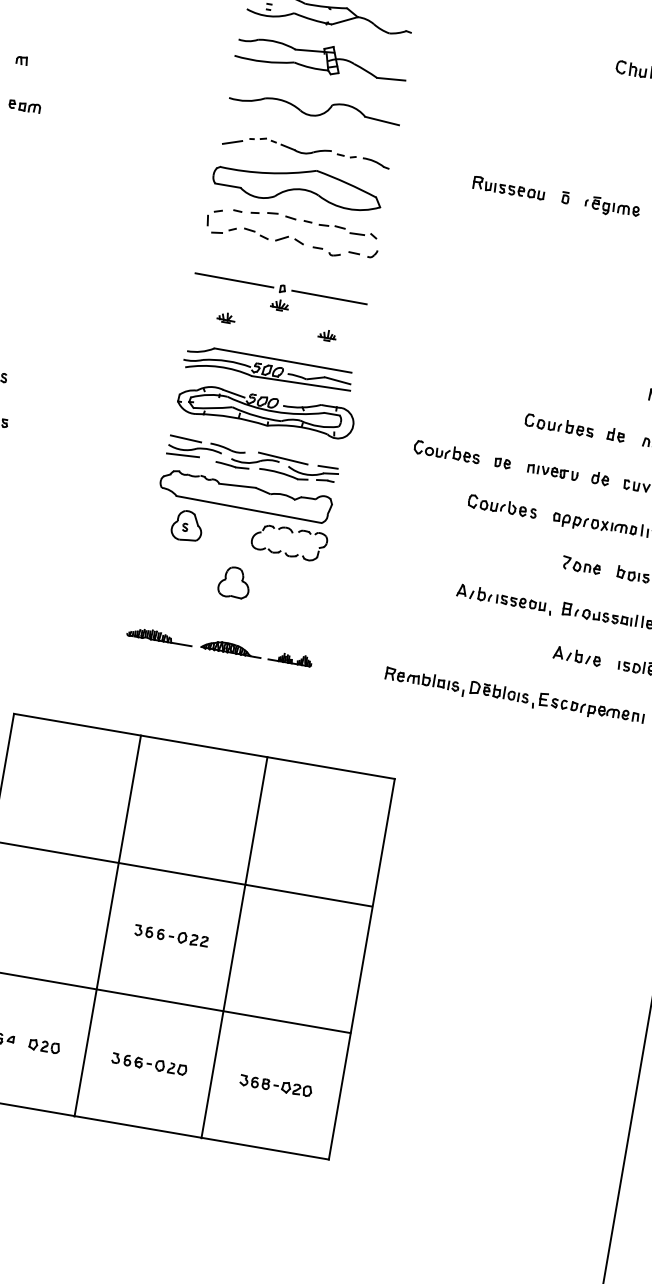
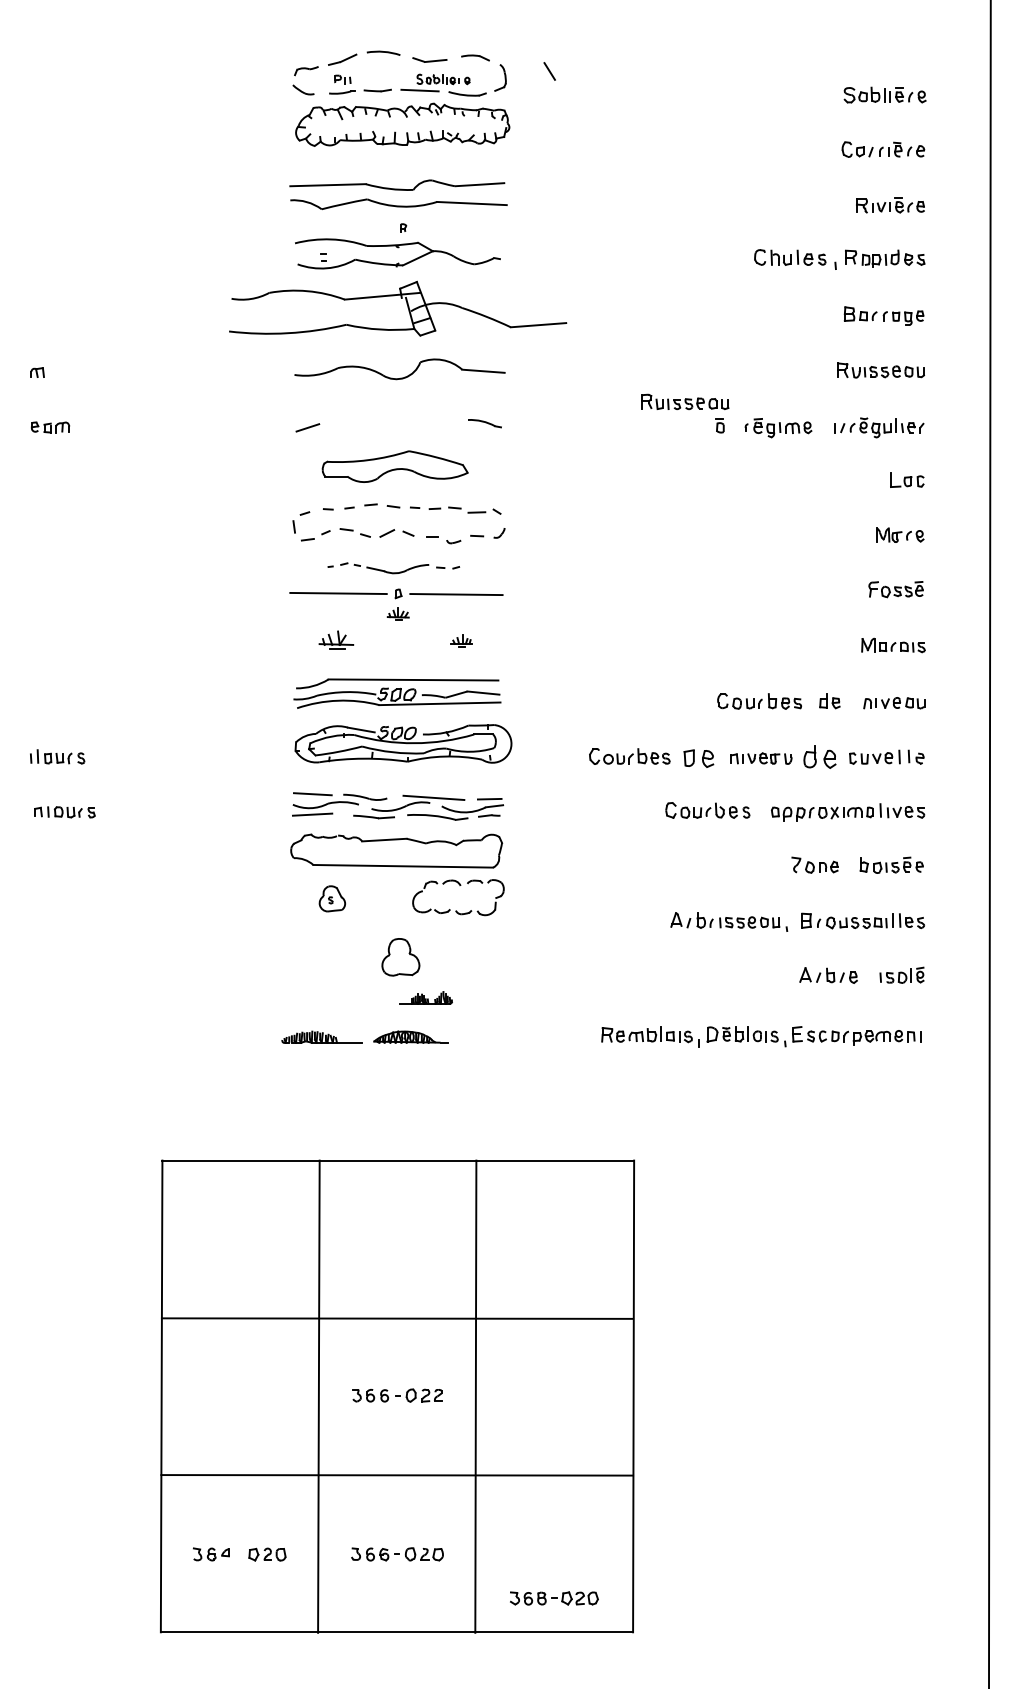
part: (321, 58) -> (397, 308), size x1.6
part: (302, 149) -> (393, 568), moved
part: (297, 185) -> (394, 466), size x0.7
part: (509, 187) -> (685, 401), moved
part: (226, 318) -> (336, 640), size x1.6
part: (503, 463) -> (699, 758), size x1.6
part: (600, 478) -> (819, 756), size x1.6
part: (187, 525) -> (332, 898), size x0.7
part: (290, 658) -> (425, 997), moved
part: (276, 1085) -> (554, 1598), moved

